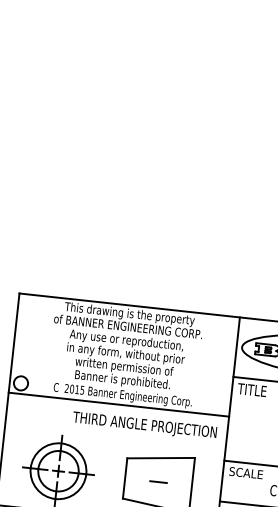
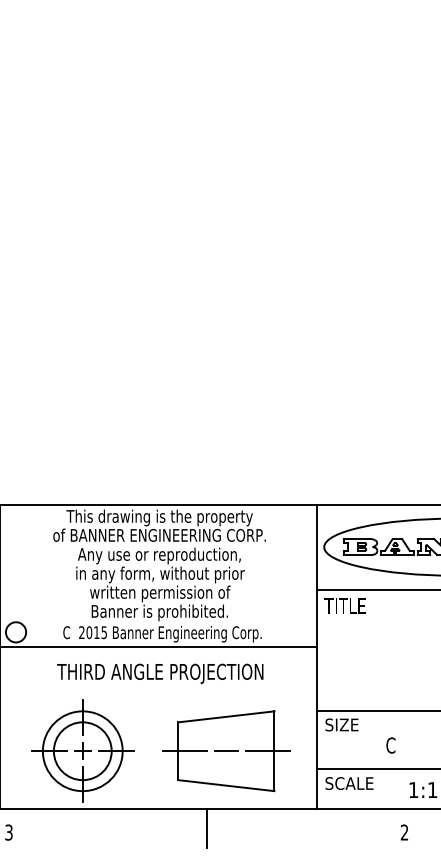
text: (144, 425) -> (160, 673), moved
text: (249, 473) -> (354, 724), SCALE -> SIZE
line: (129, 479) -> (184, 751), added
line: (187, 485) -> (268, 751), added

